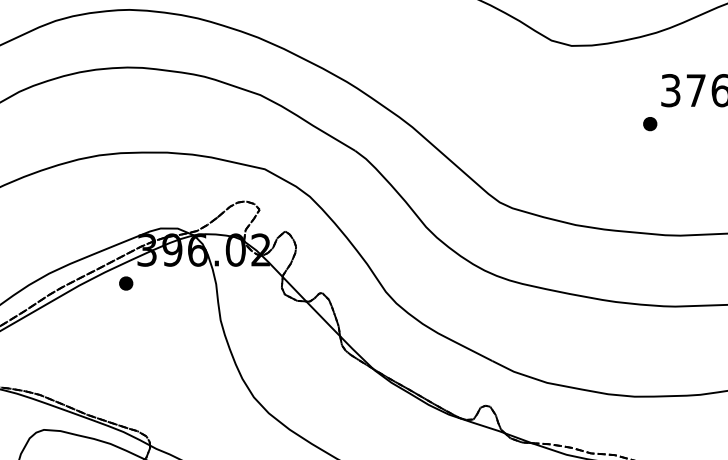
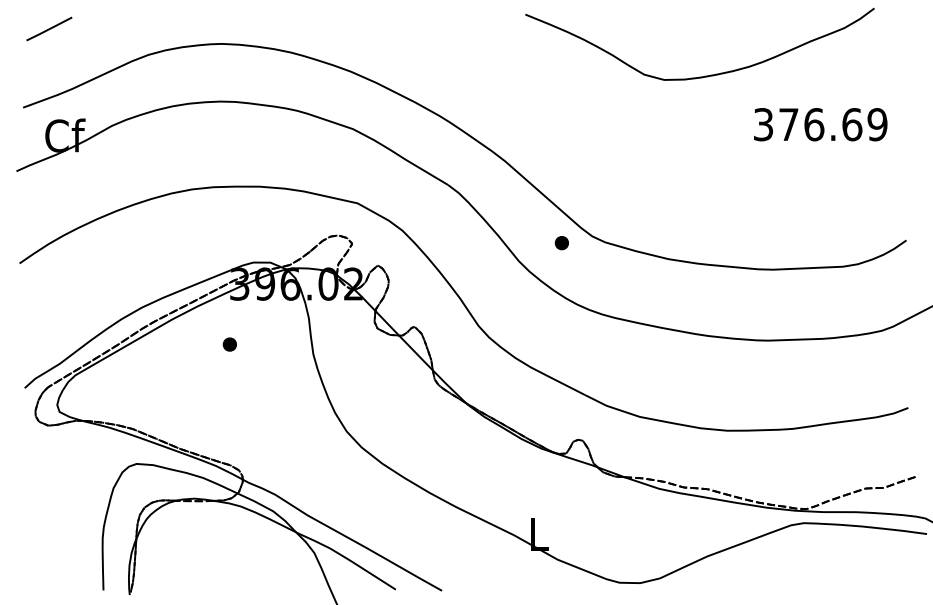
part: (649, 124) -> (561, 243), moved
part: (125, 283) -> (229, 344), moved

